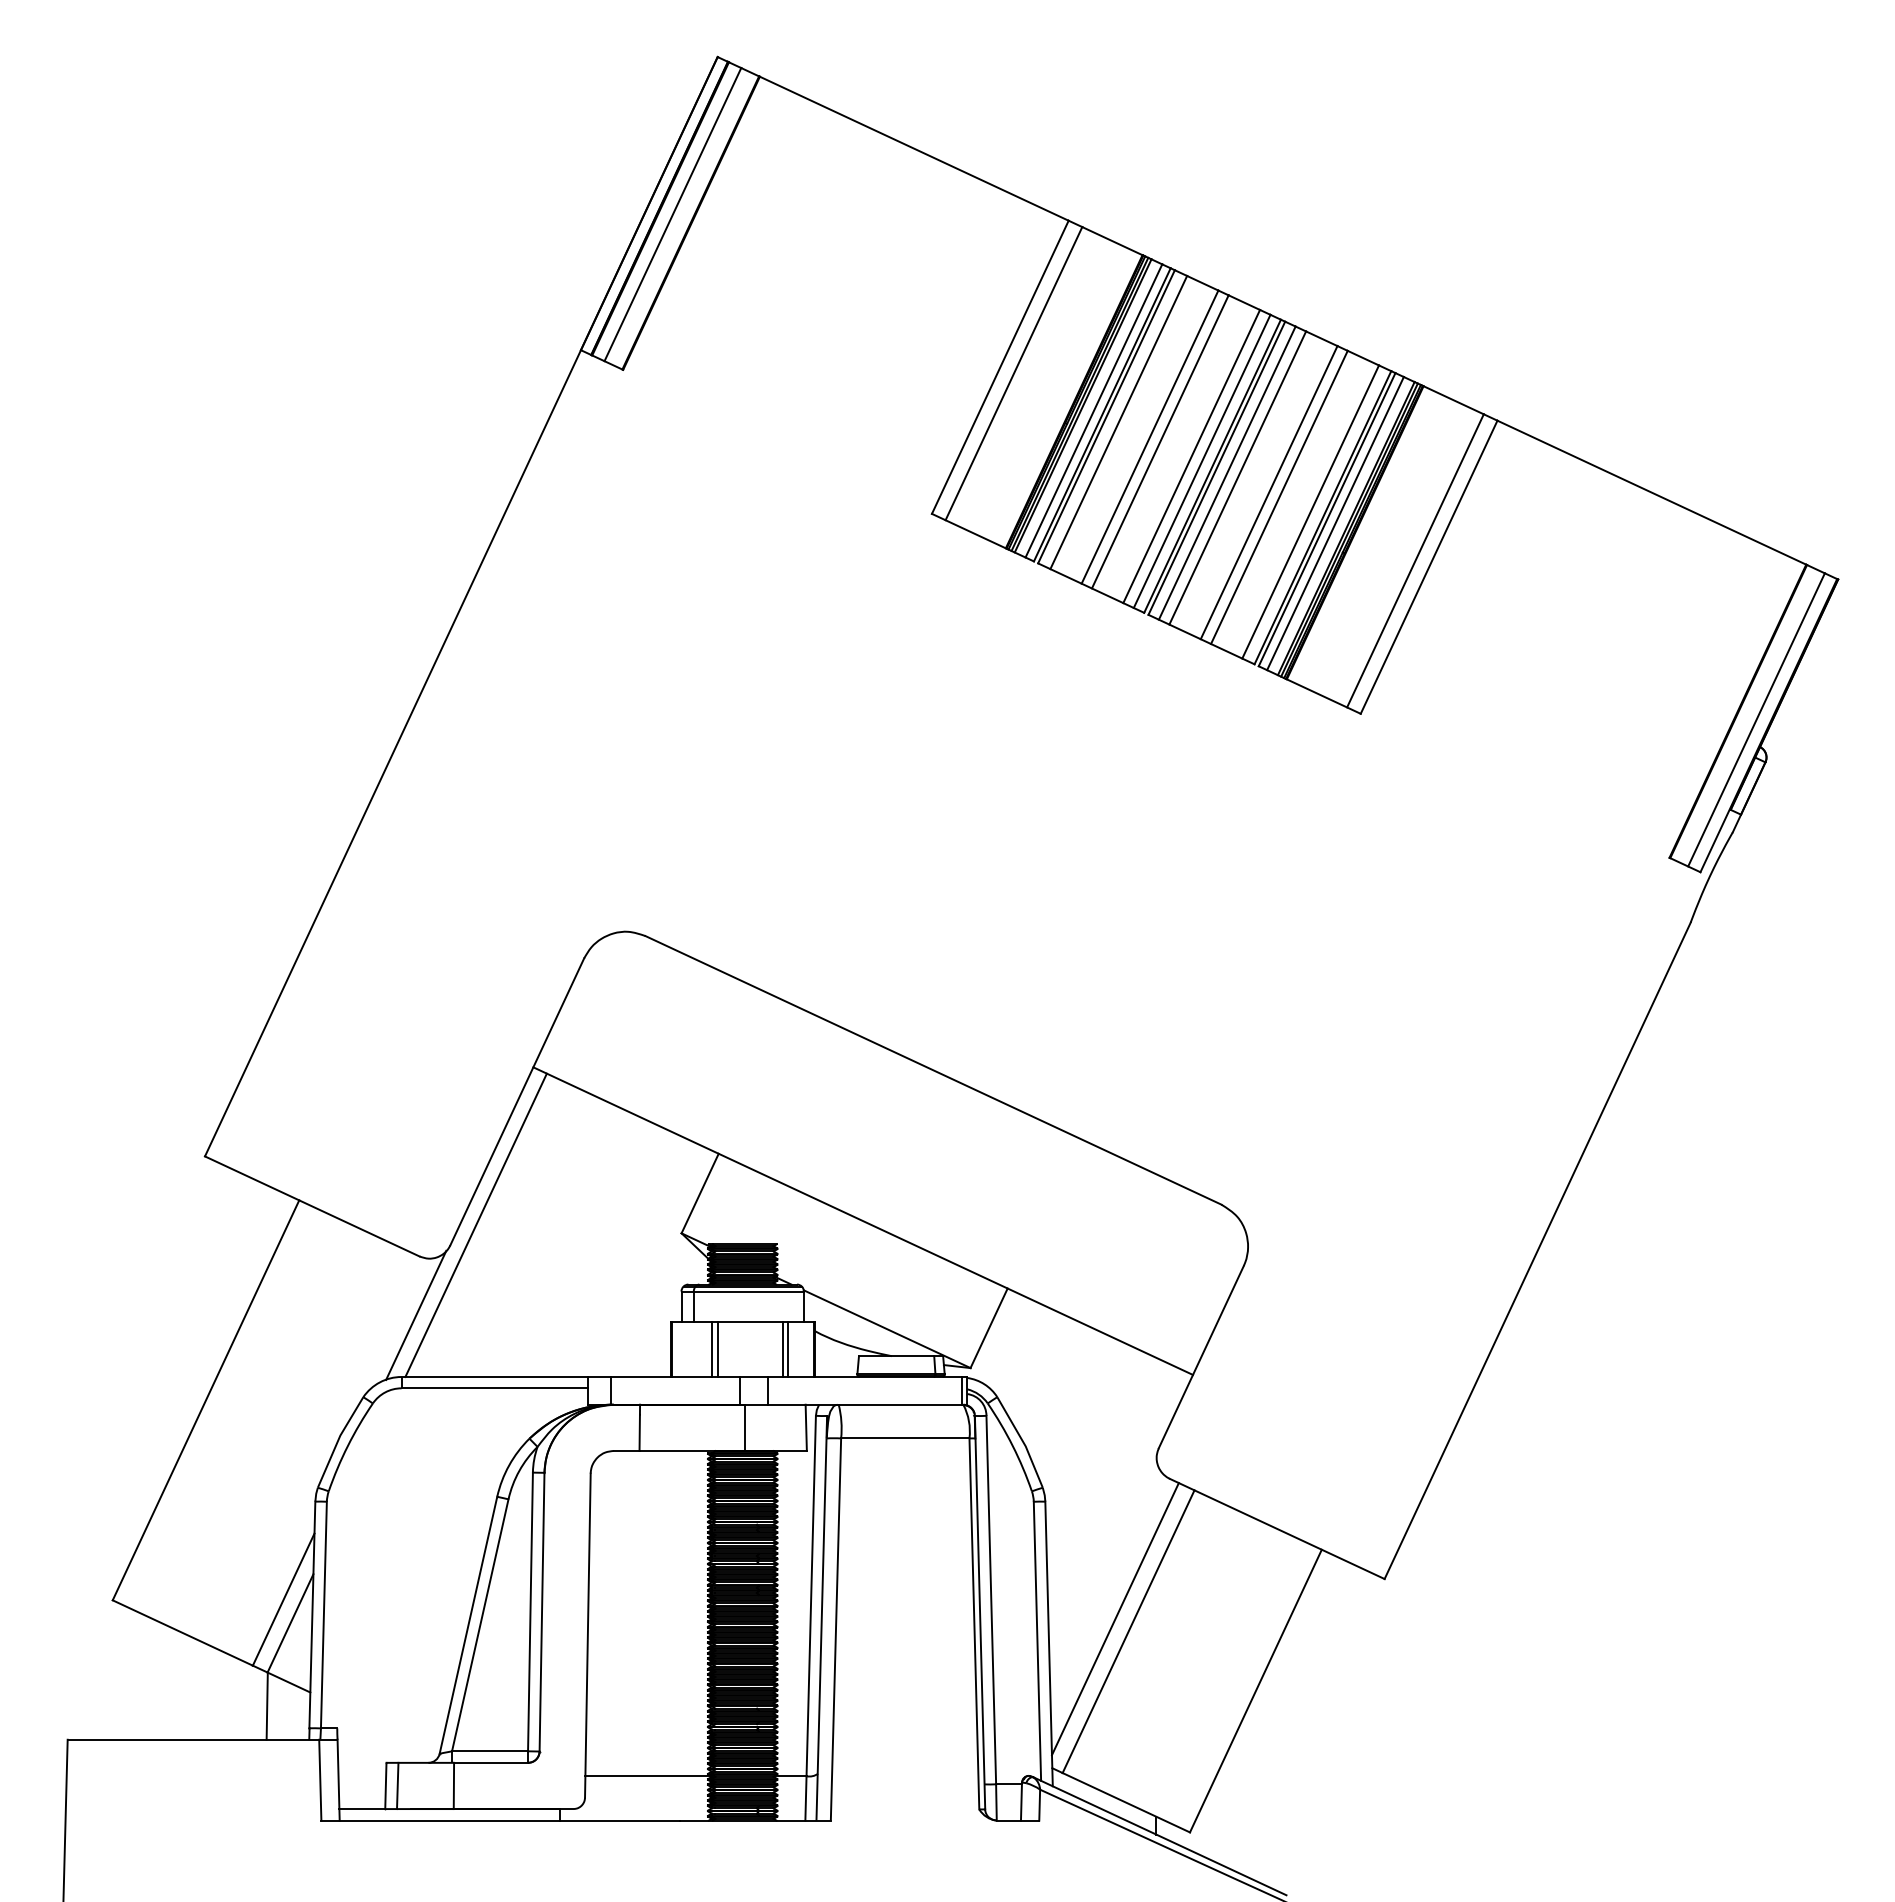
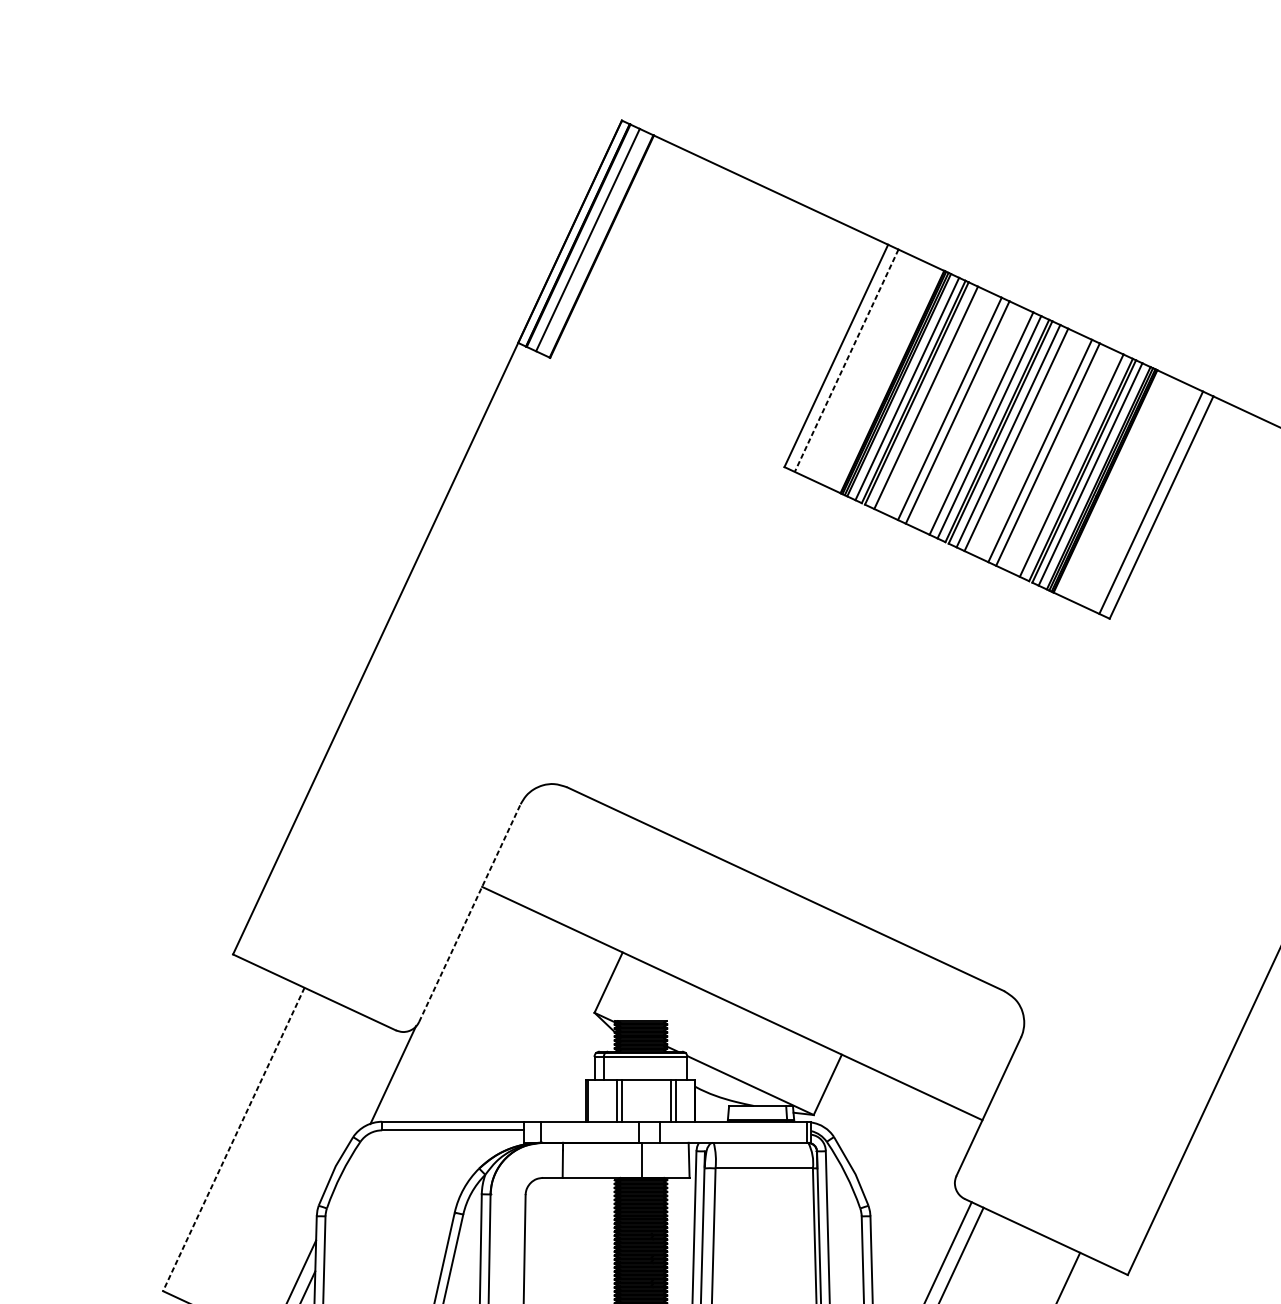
line: (1013, 373) -> (846, 360), solid -> dashed
line: (517, 1101) -> (470, 912), solid -> dashed
line: (475, 1224) -> (438, 1006), removed
line: (206, 1400) -> (234, 1139), solid -> dashed

